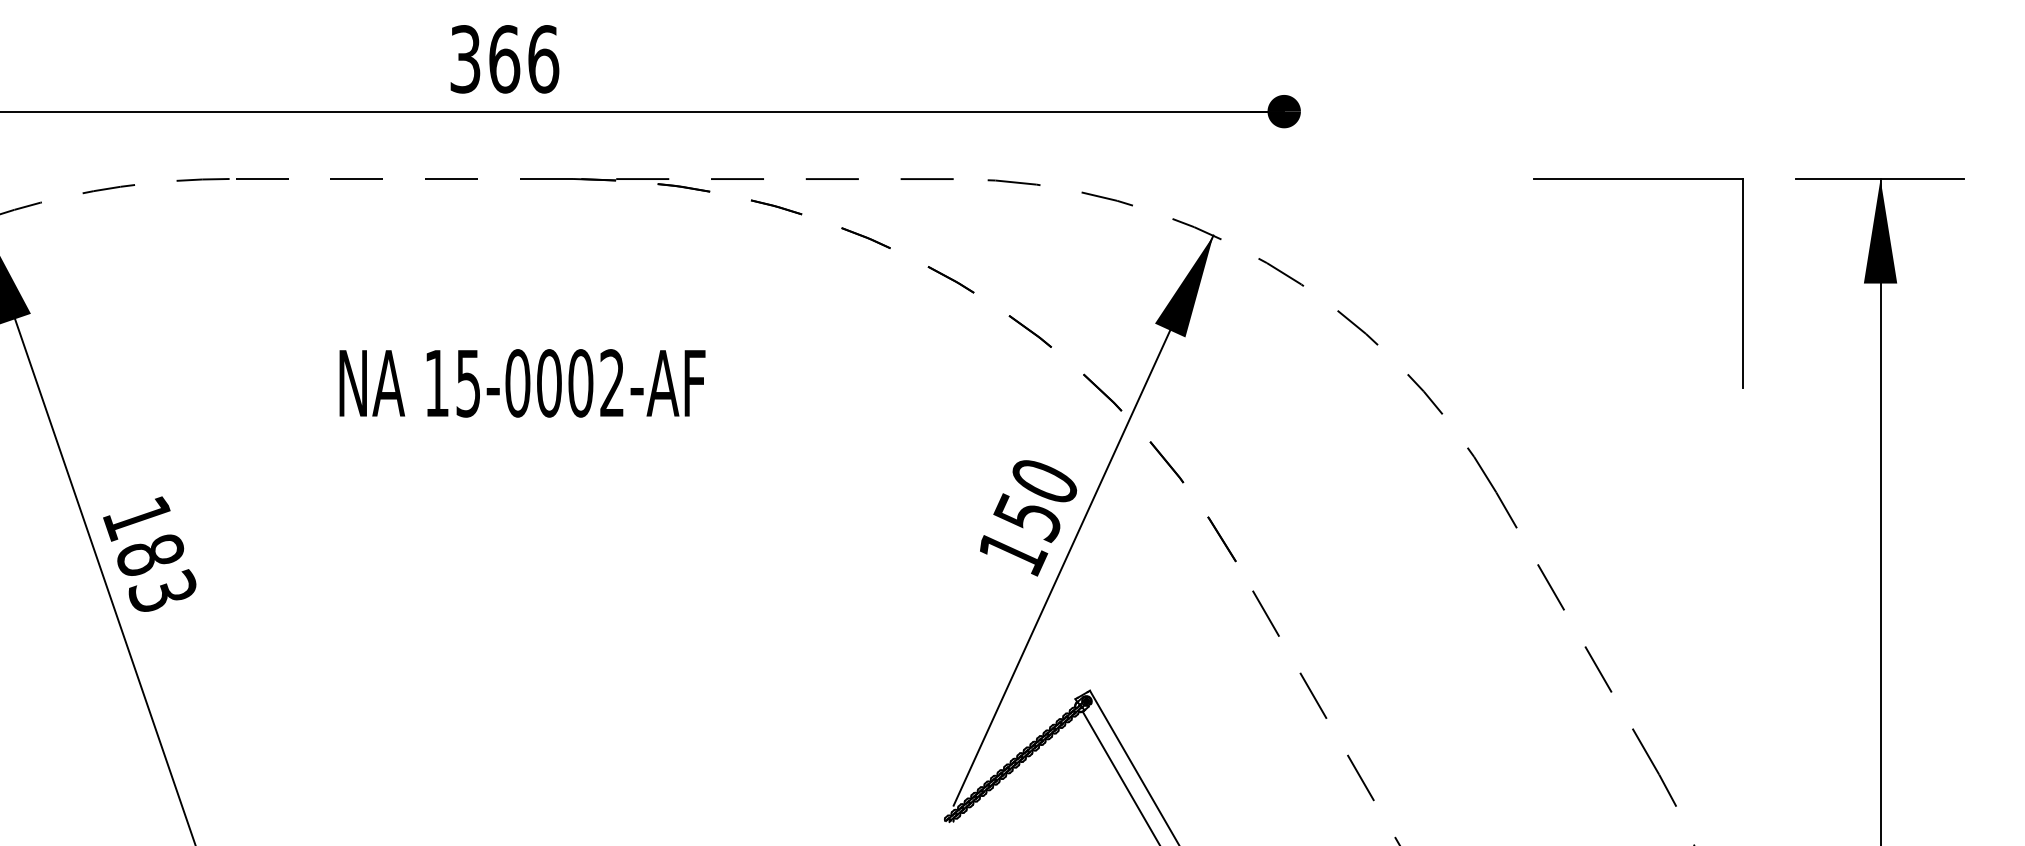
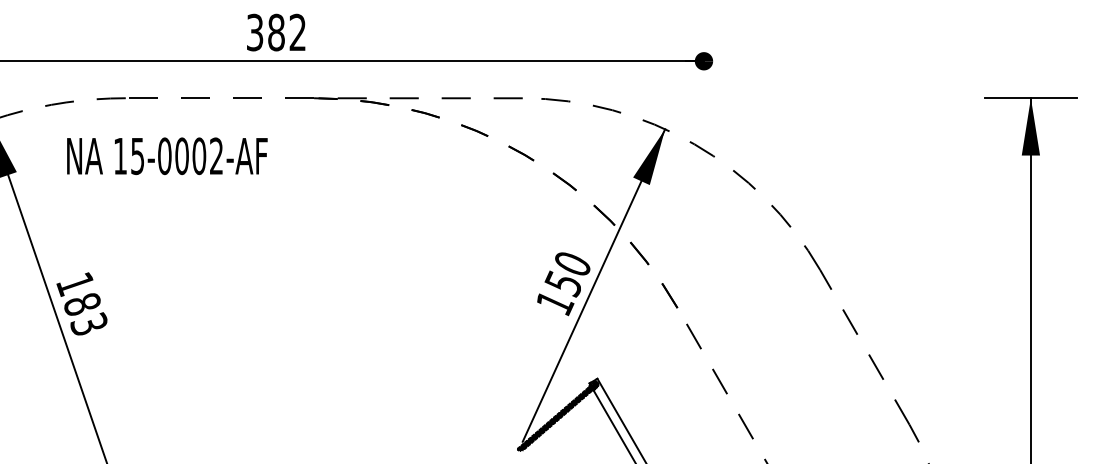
text: (524, 59) -> (287, 32), 366 -> 382
part: (1639, 179) -> (898, 98), removed
text: (522, 383) -> (167, 156), moved

